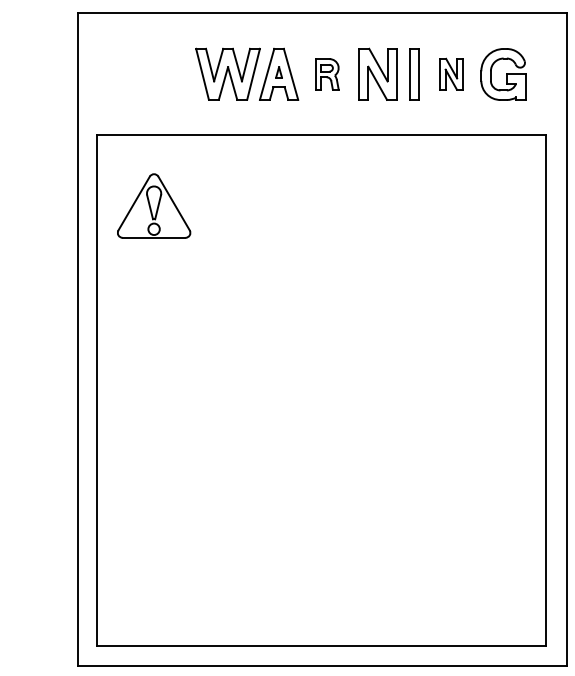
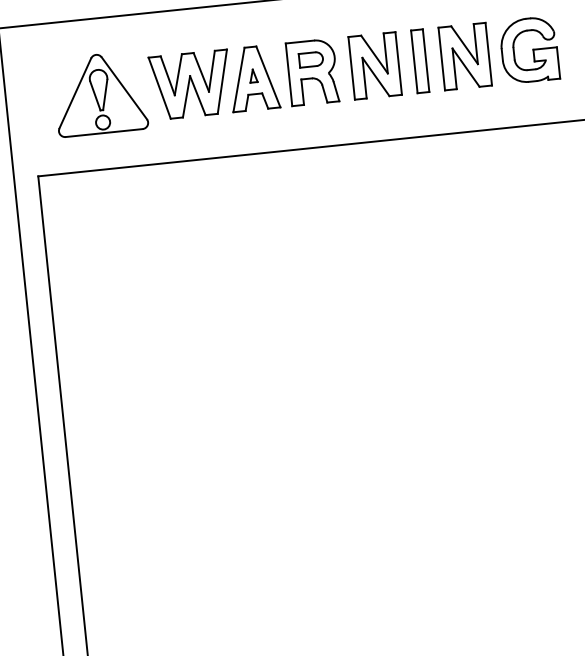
part: (451, 73) -> (465, 55), size x1.67
part: (327, 74) -> (313, 72), size x1.67
part: (154, 205) -> (100, 93), moved

